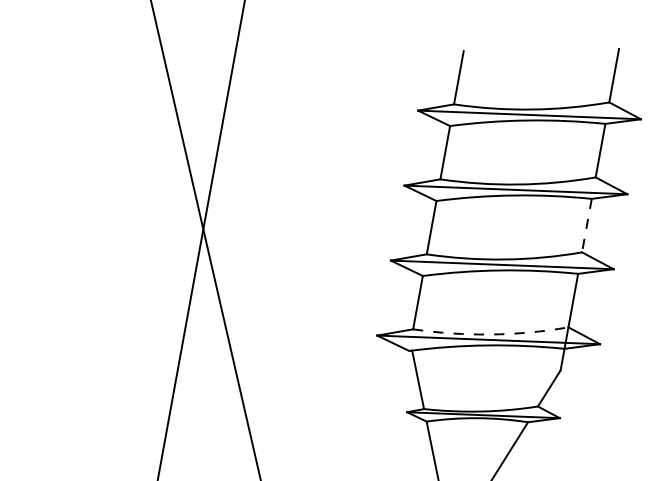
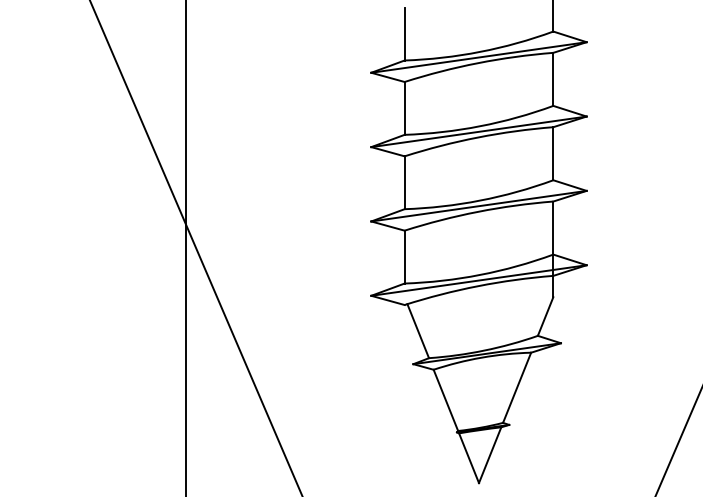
line: (587, 225) -> (553, 153), dashed -> solid
arc: (491, 334) -> (480, 274), dashed -> solid

